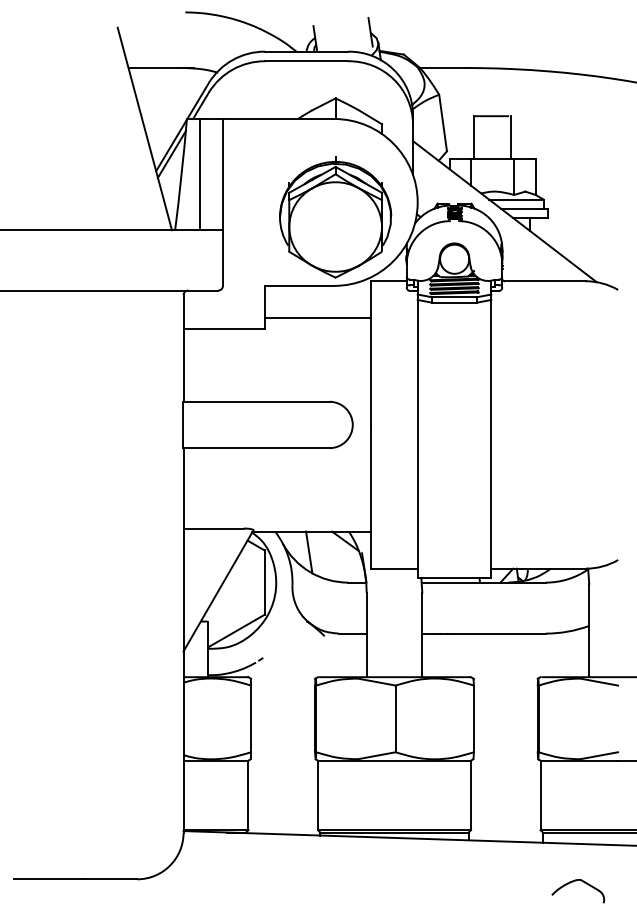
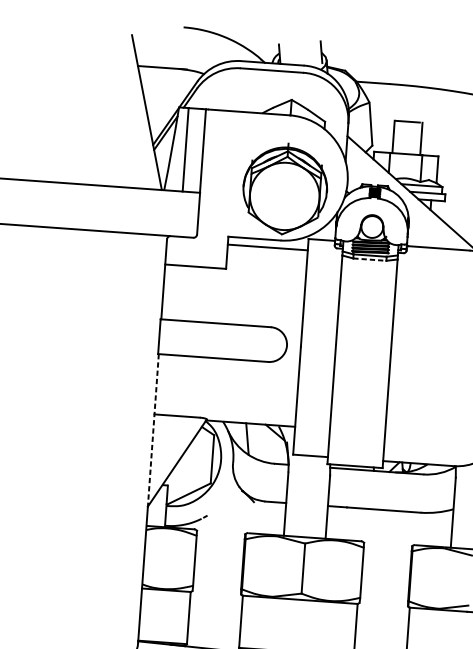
line: (454, 302) -> (369, 259), solid -> dashed
line: (317, 318) -> (267, 247), moved
line: (183, 550) -> (153, 430), solid -> dashed

